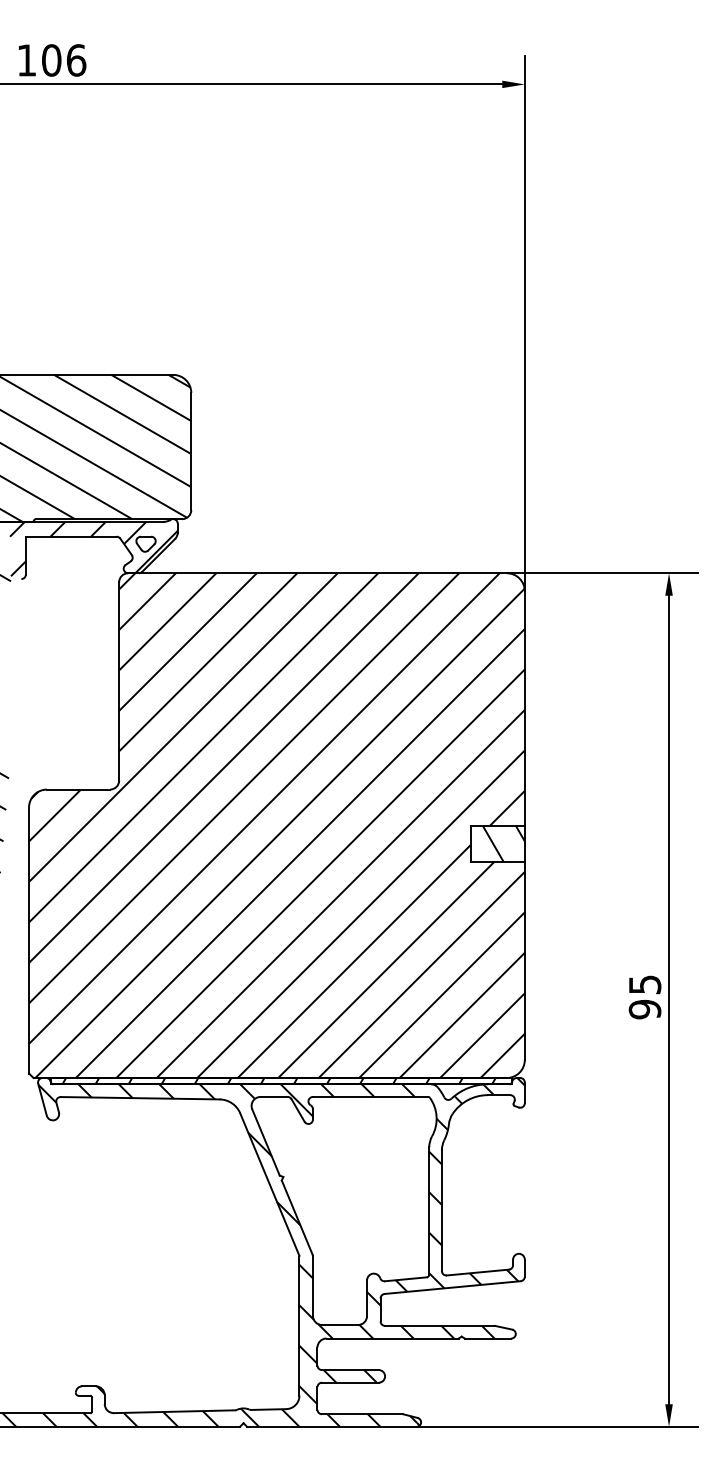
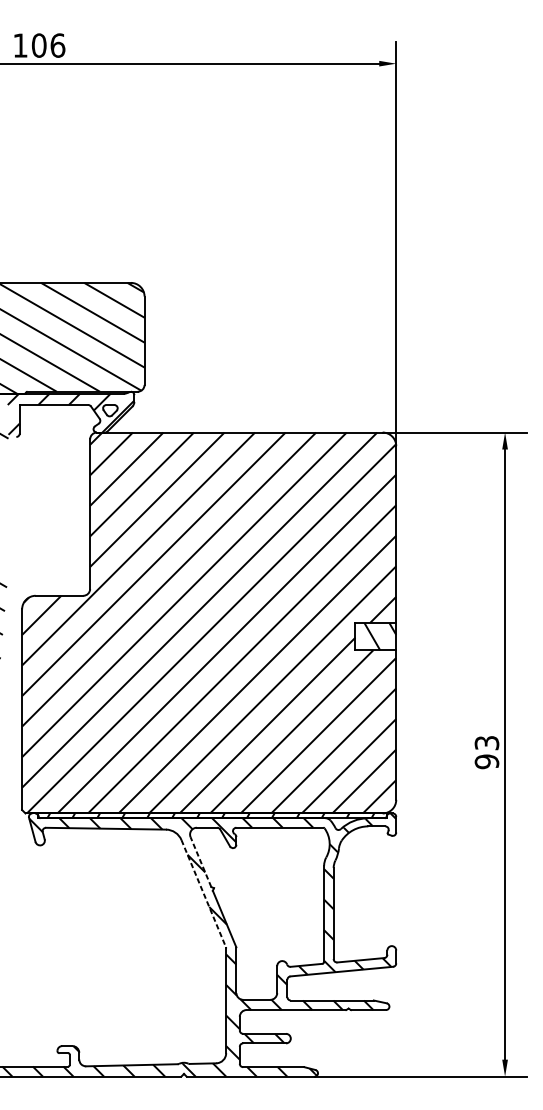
text: (644, 984) -> (486, 742), 95 -> 93
line: (266, 1142) -> (201, 862), solid -> dashed
line: (269, 1184) -> (203, 893), solid -> dashed

